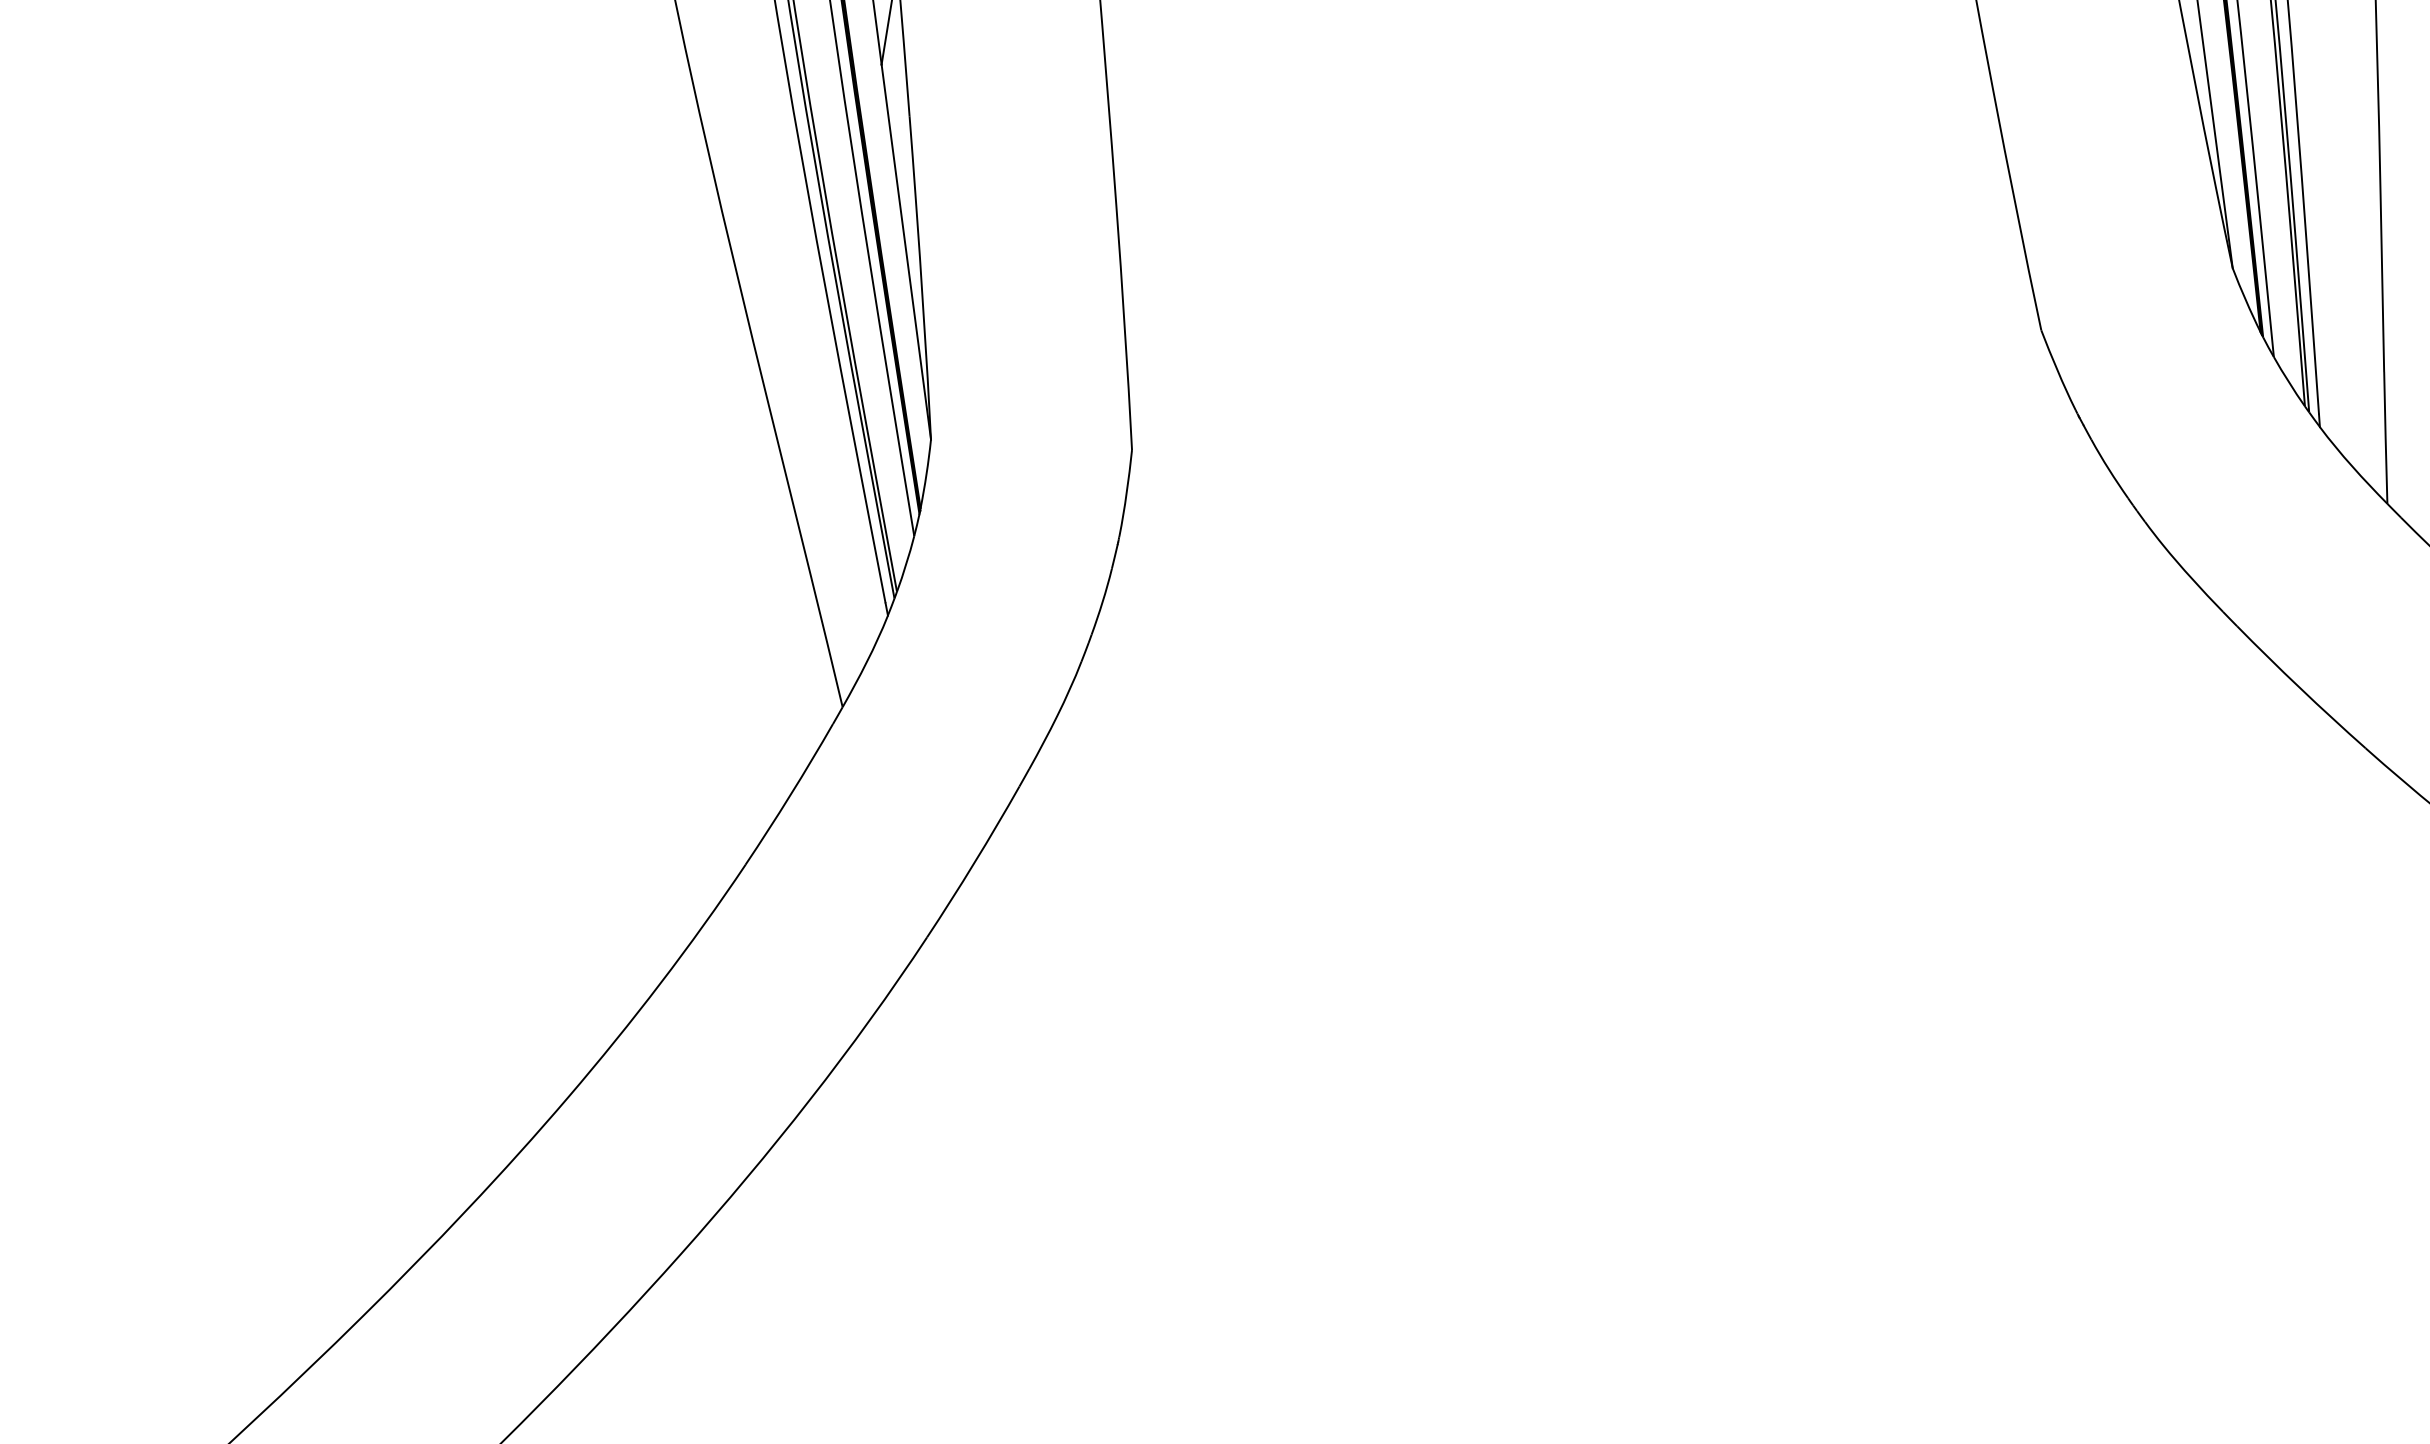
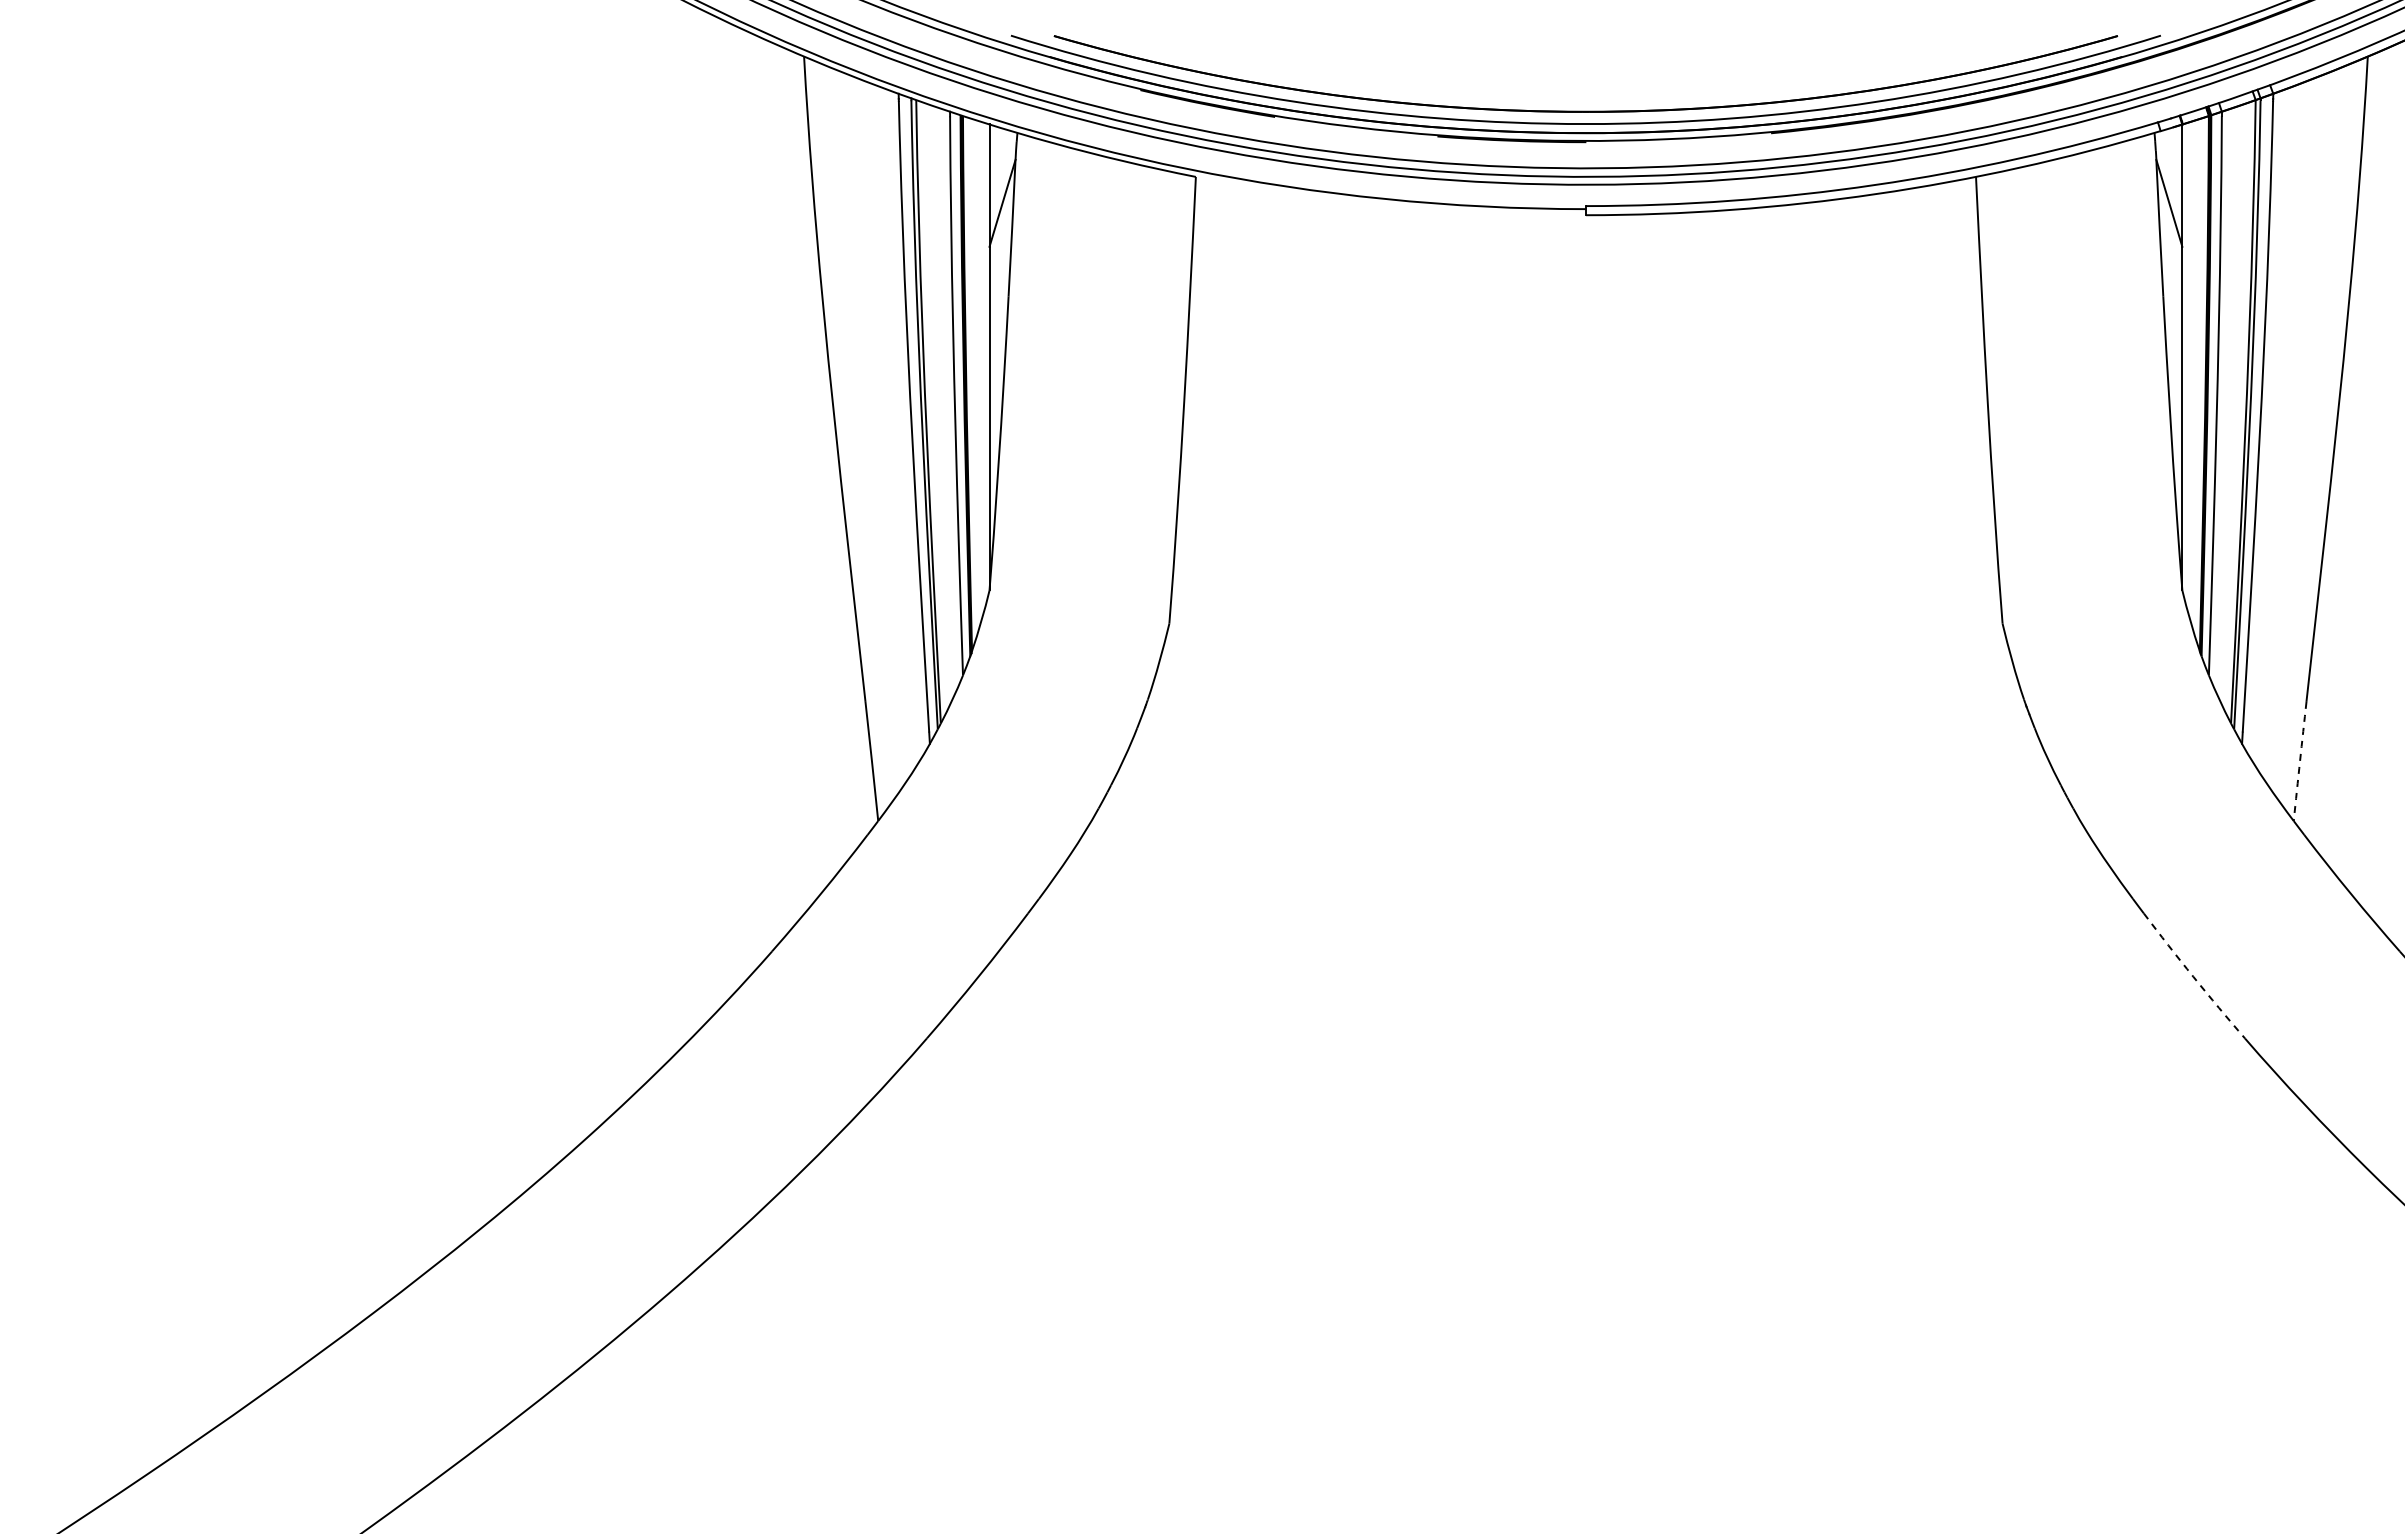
arc: (2386, 437) -> (2300, 761), solid -> dashed
arc: (2300, 687) -> (2193, 976), solid -> dashed

